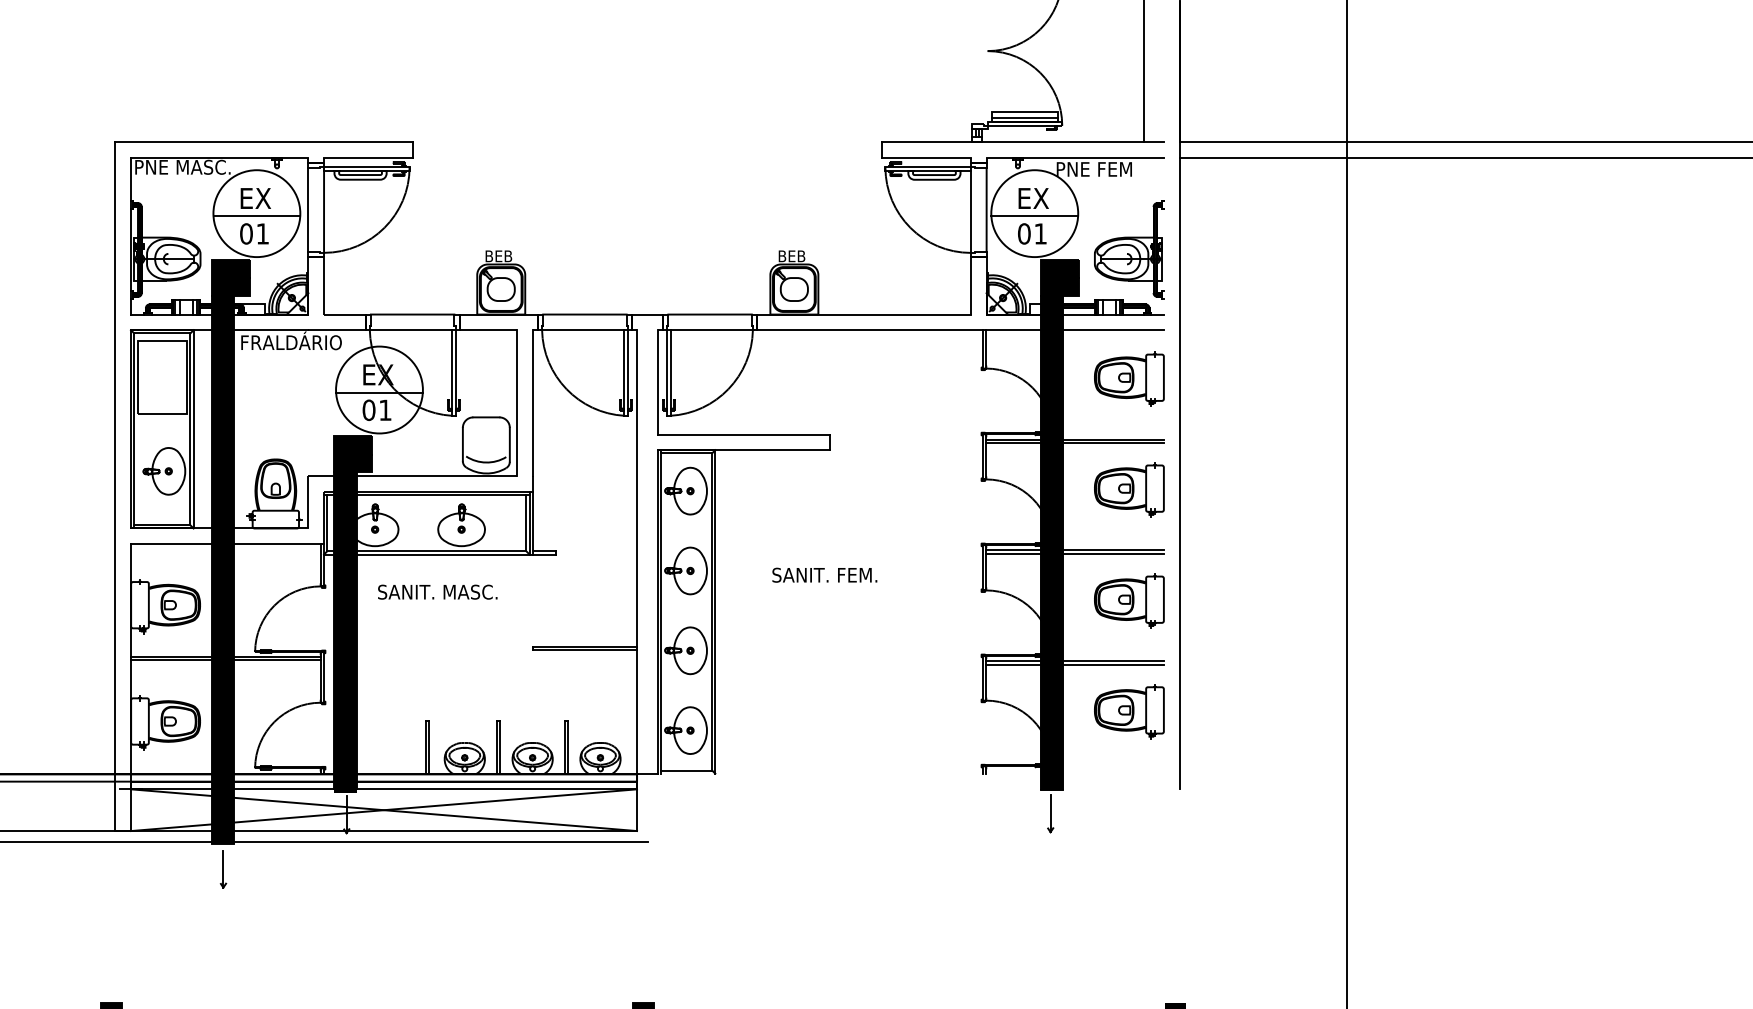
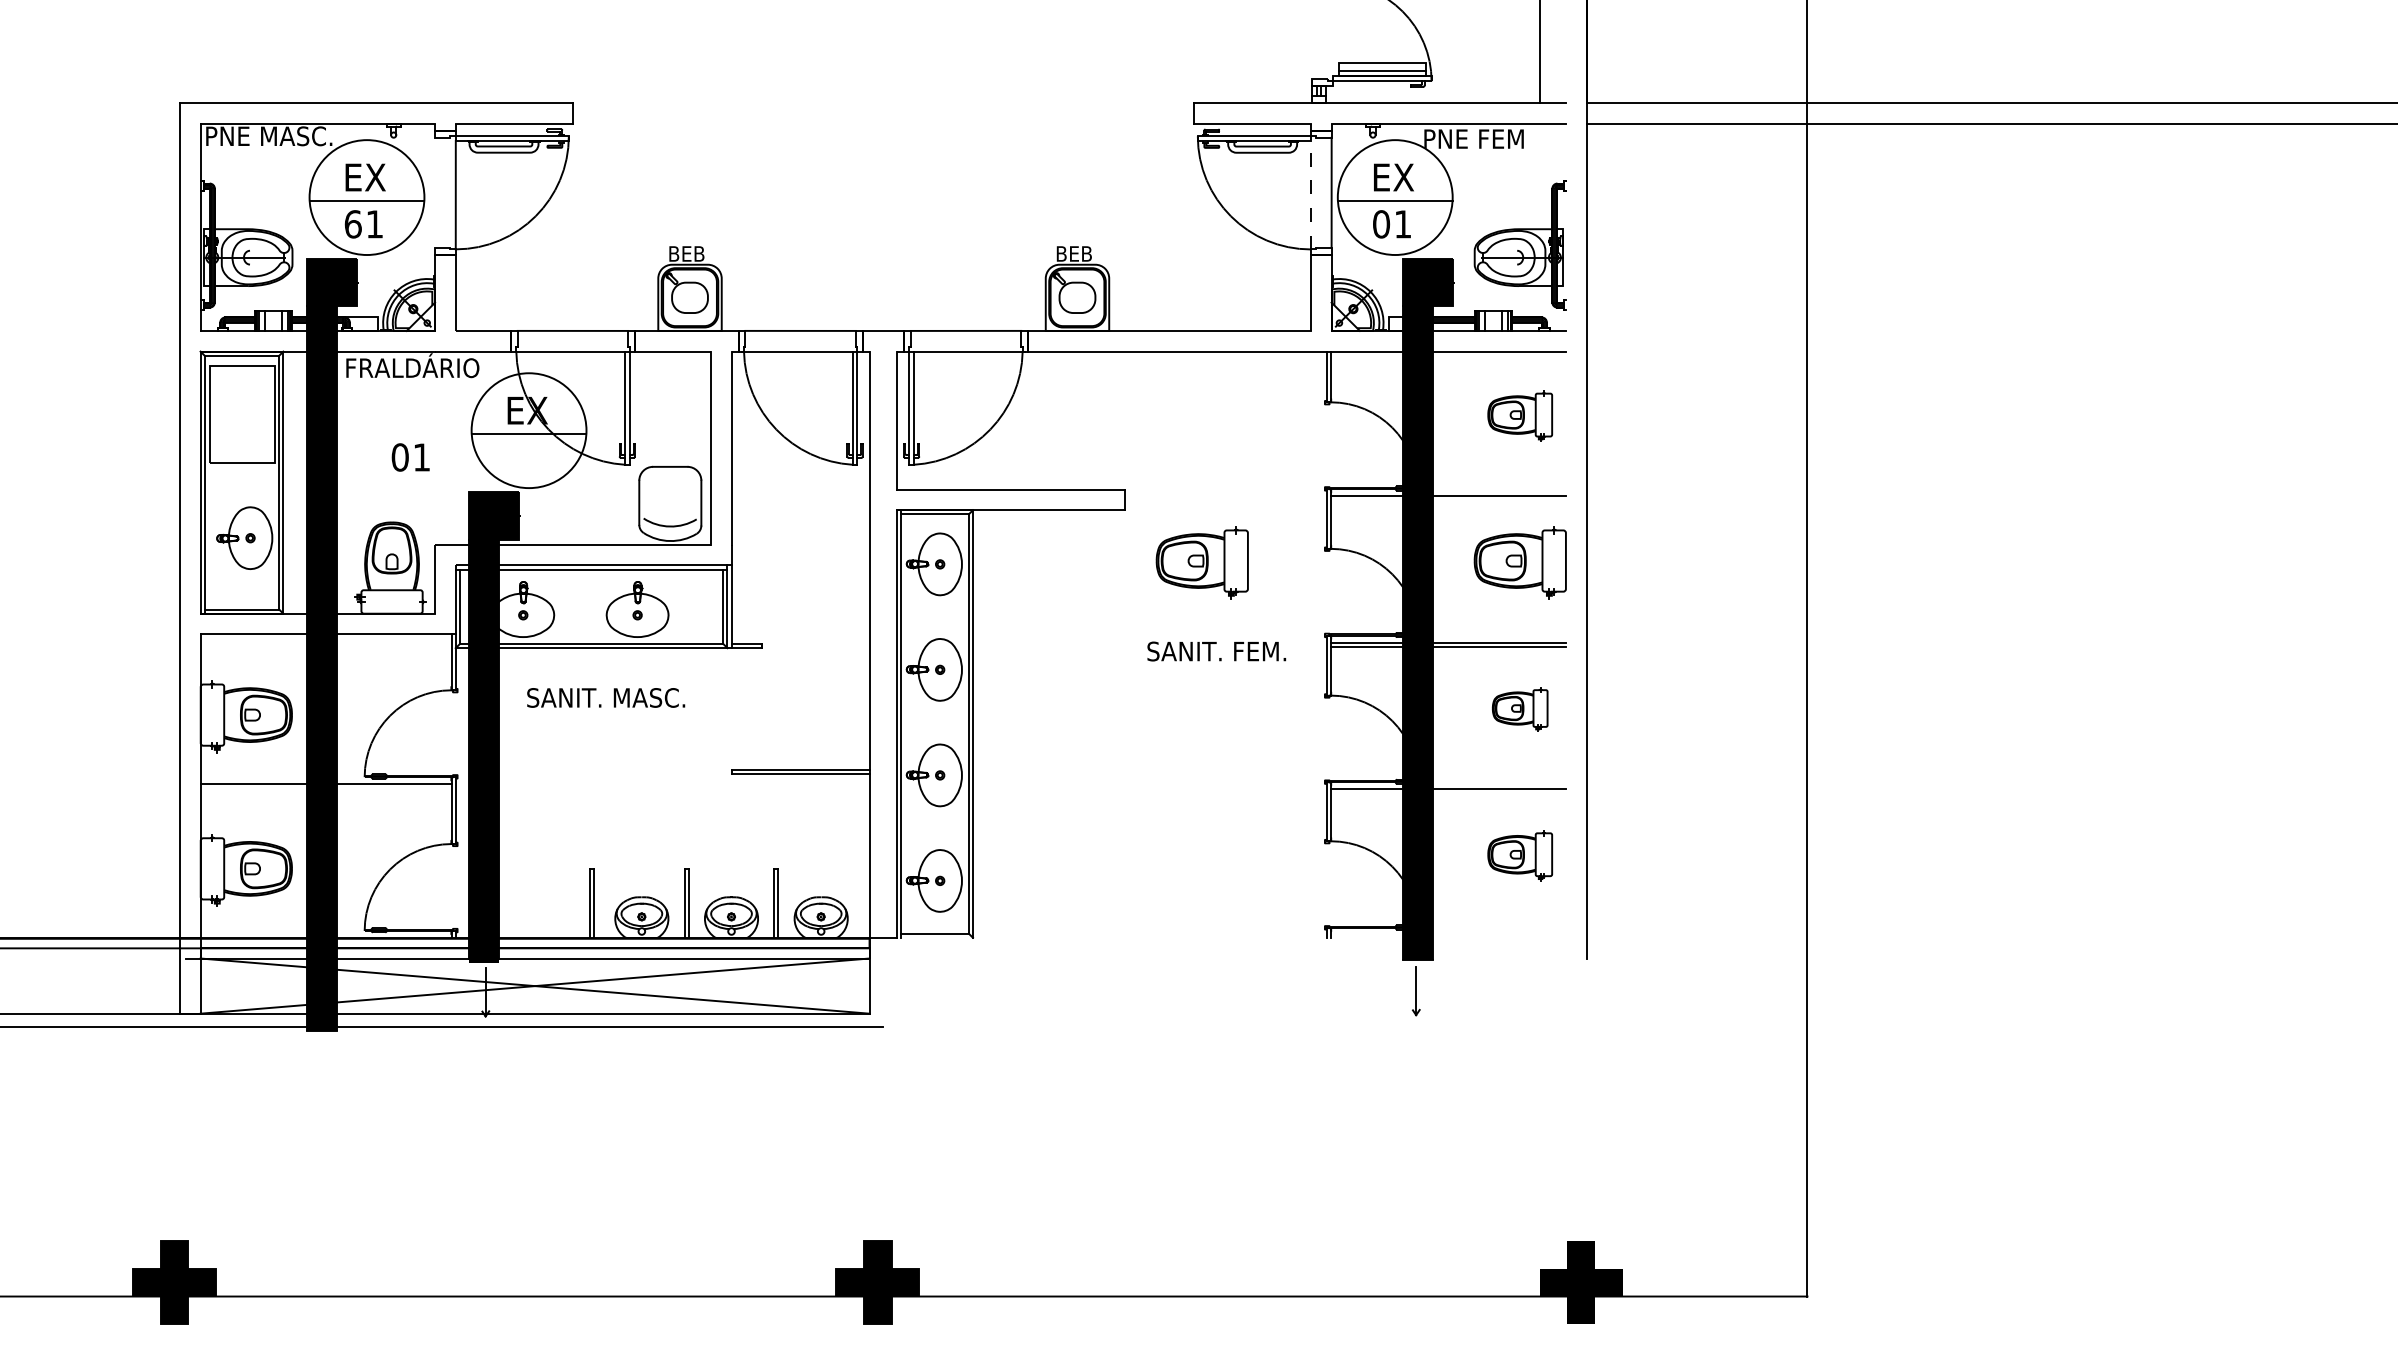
line: (308, 209) -> (435, 192), removed
line: (970, 211) -> (1310, 194), solid -> dashed
text: (245, 234) -> (352, 224), 01 -> 61
part: (1128, 379) -> (1519, 416), size x0.7
text: (376, 410) -> (410, 457), moved
line: (1075, 442) -> (1448, 500), removed
part: (888, 489) -> (1201, 562), added
text: (824, 575) -> (1216, 651), moved
part: (1128, 600) -> (1519, 709), size x0.6
line: (225, 660) -> (325, 788), removed
line: (1075, 664) -> (1448, 793), removed
part: (1128, 711) -> (1519, 855), size x0.7
part: (223, 869) -> (322, 1064), removed

